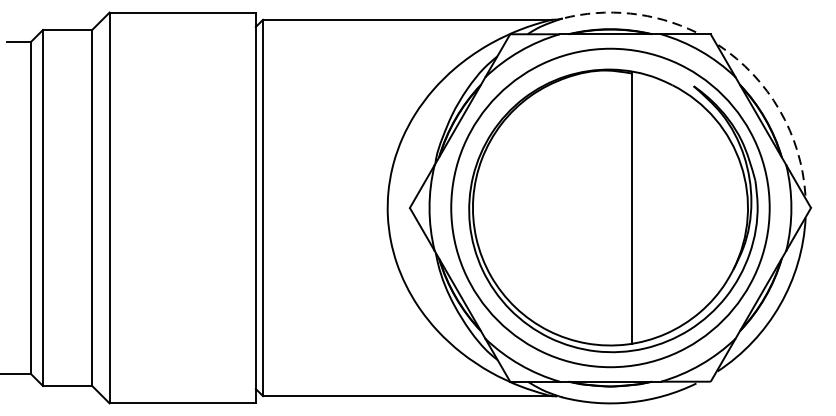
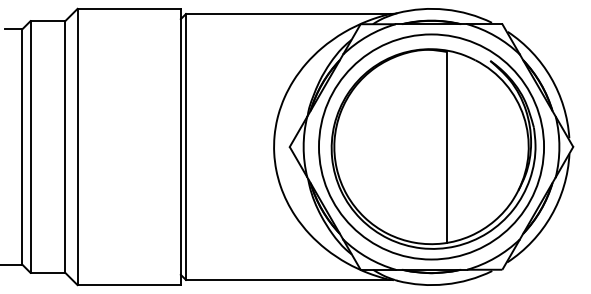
arc: (630, 13) -> (445, 9), dashed -> solid
arc: (780, 109) -> (551, 77), dashed -> solid

